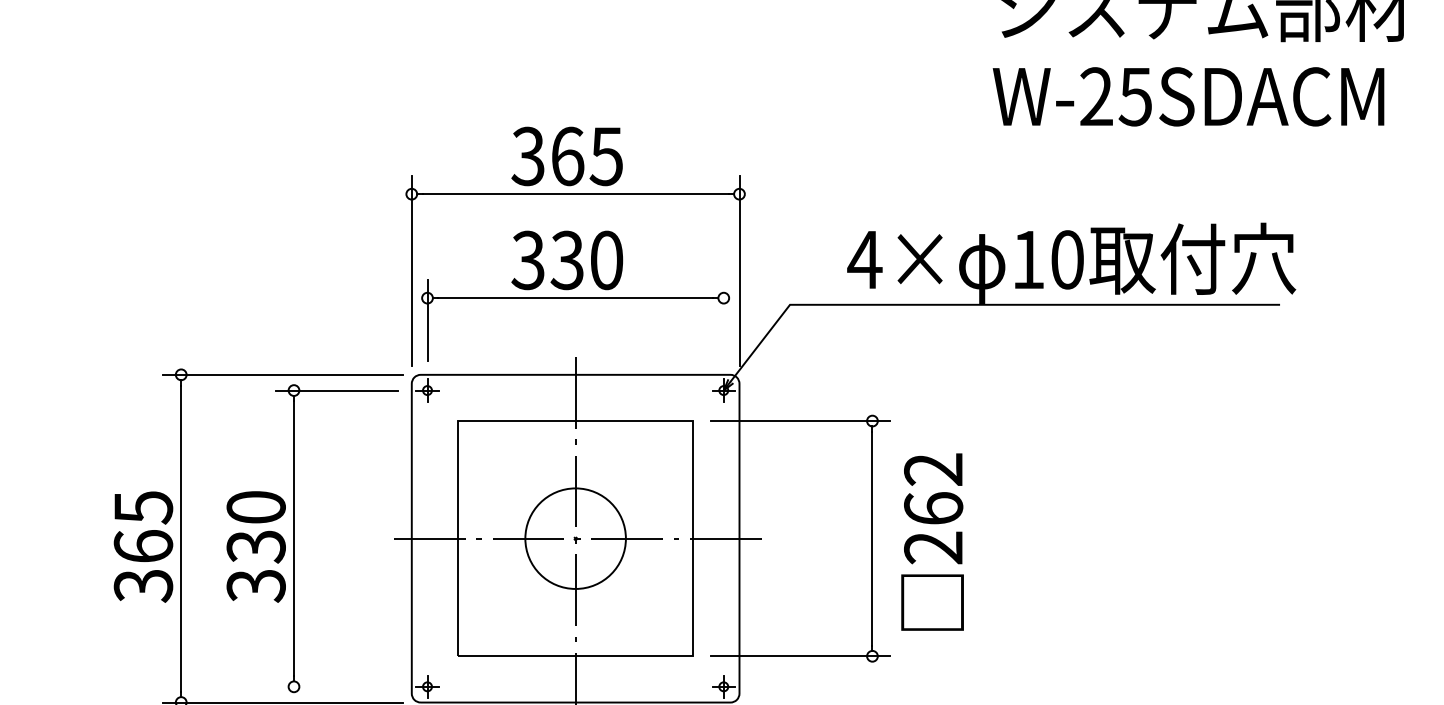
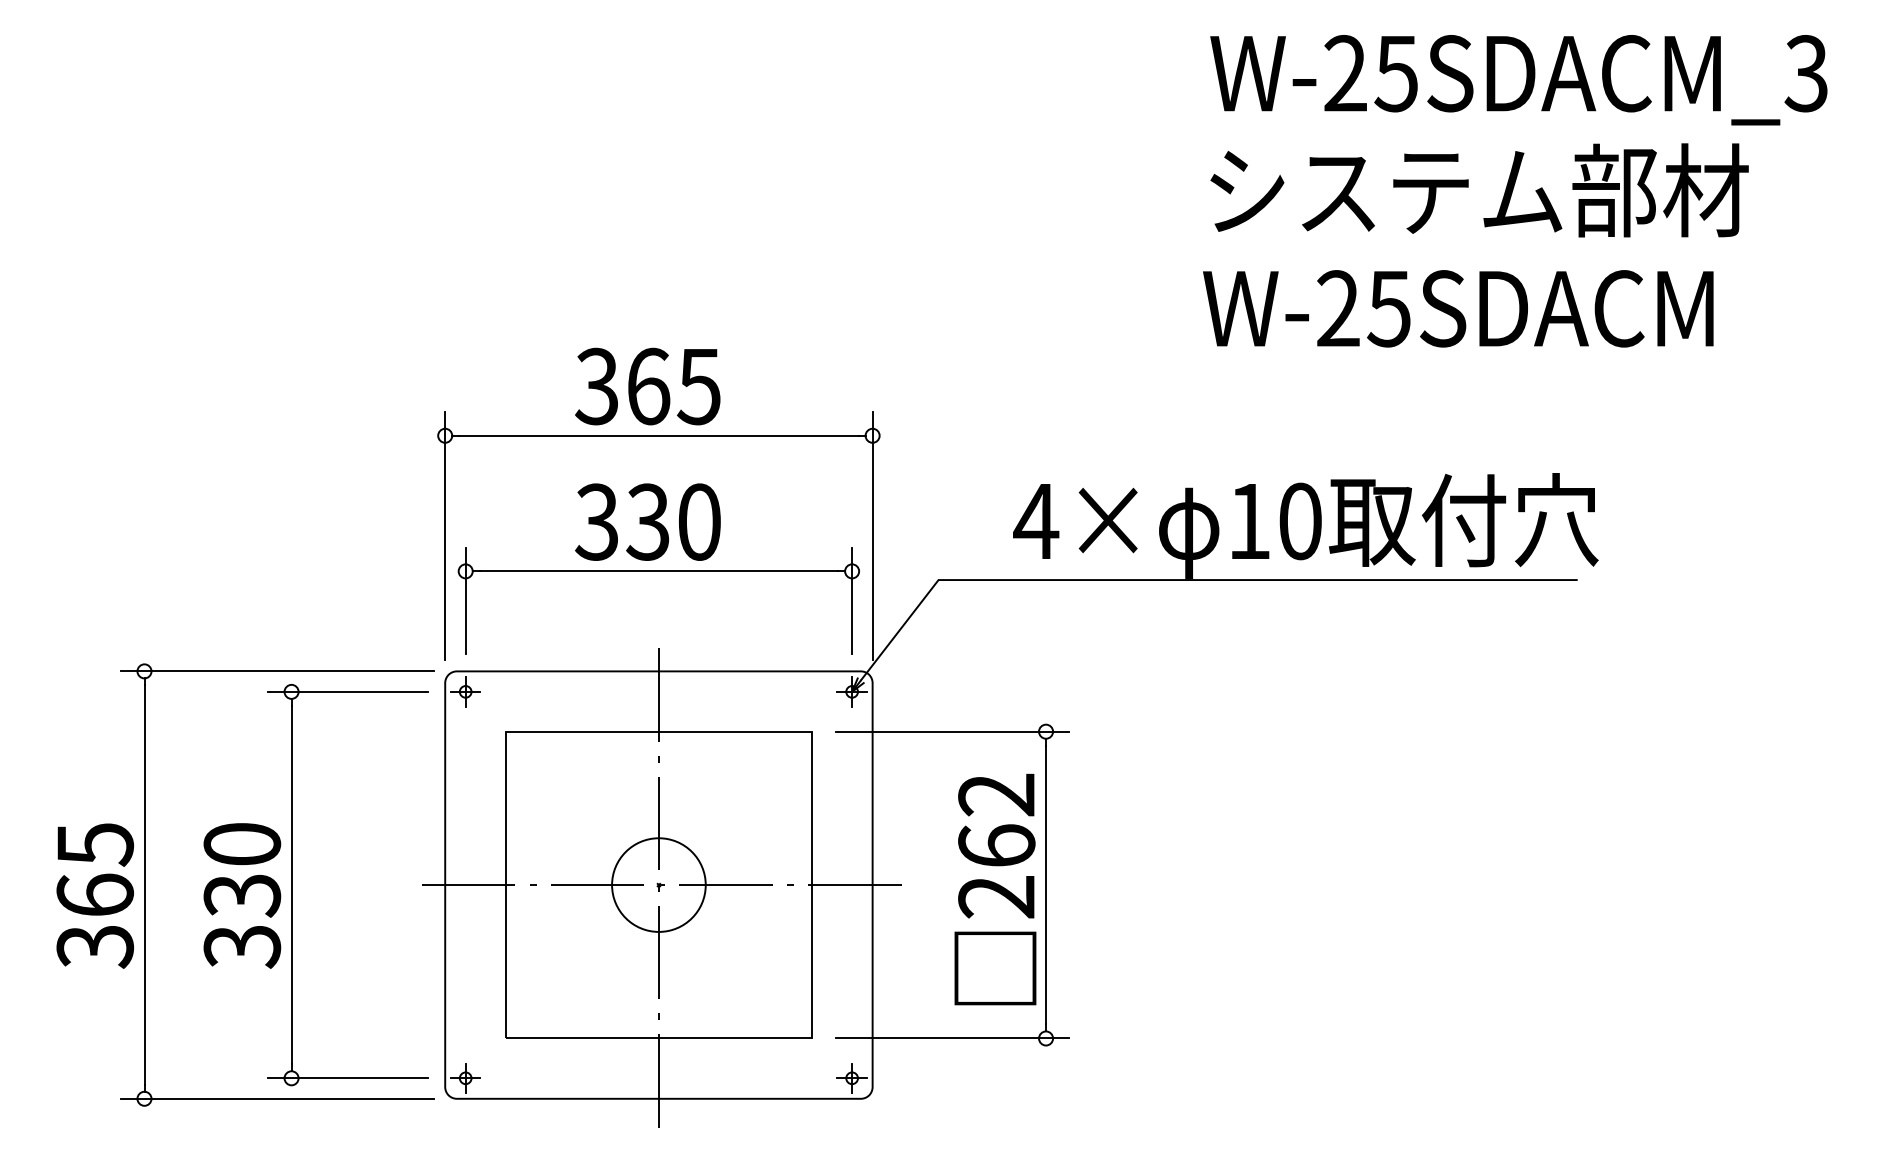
line: (724, 320) -> (852, 600), added
circle: (575, 538) -> (658, 884), size x0.71
text: (932, 542) -> (995, 889), moved
line: (336, 686) -> (347, 1078), added

